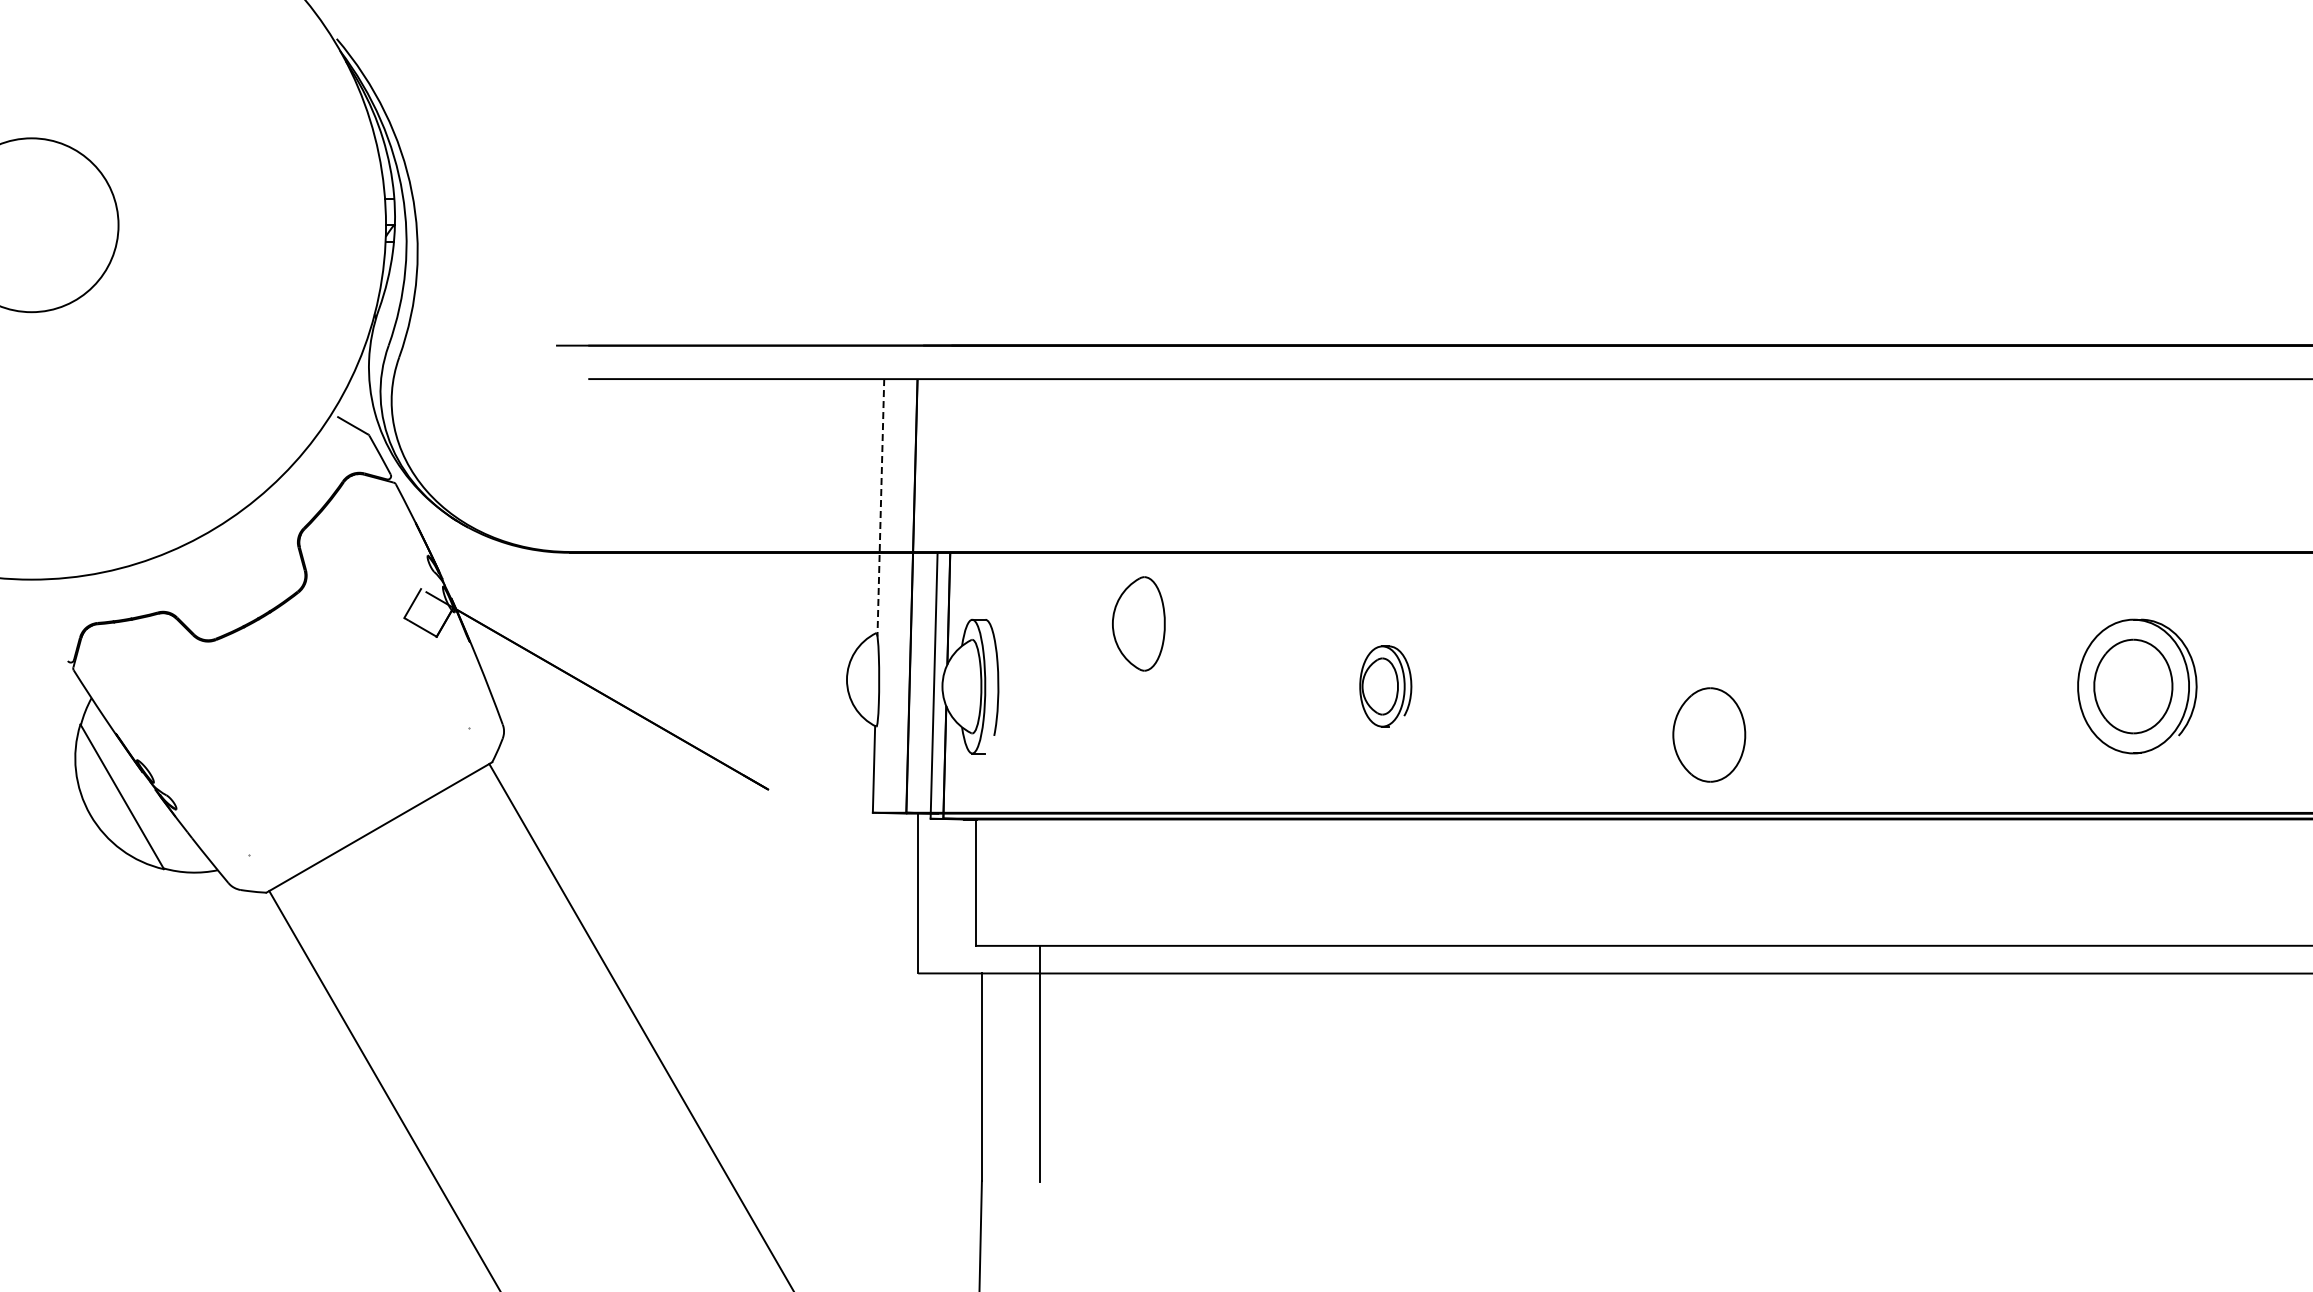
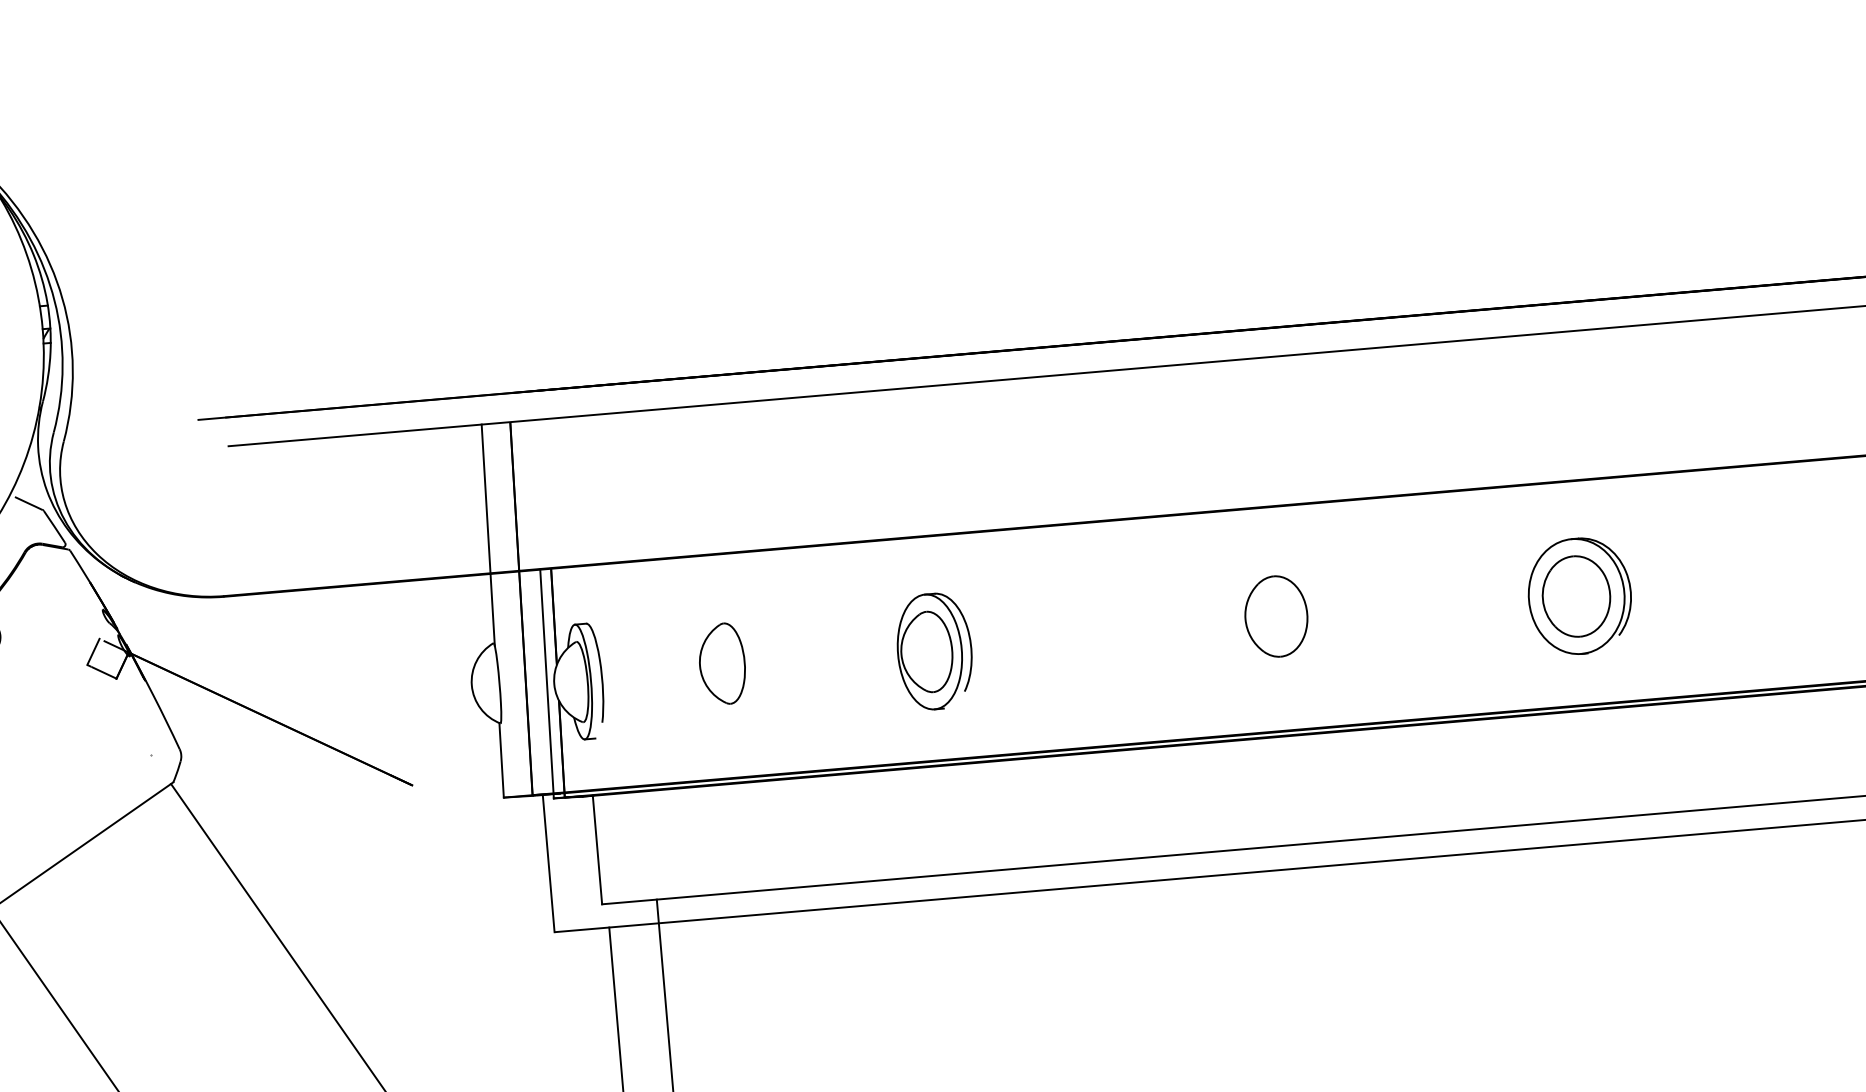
line: (880, 507) -> (487, 535), dashed -> solid
part: (1138, 623) -> (722, 663), moved
part: (1385, 686) -> (934, 651), size x1.67
part: (1709, 734) -> (1276, 616), moved

